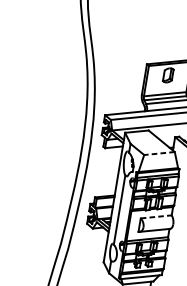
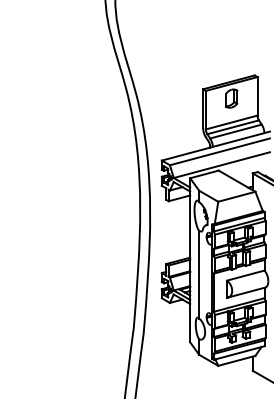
line: (159, 153) -> (236, 196), dashed -> solid
line: (156, 216) -> (246, 275), dashed -> solid

